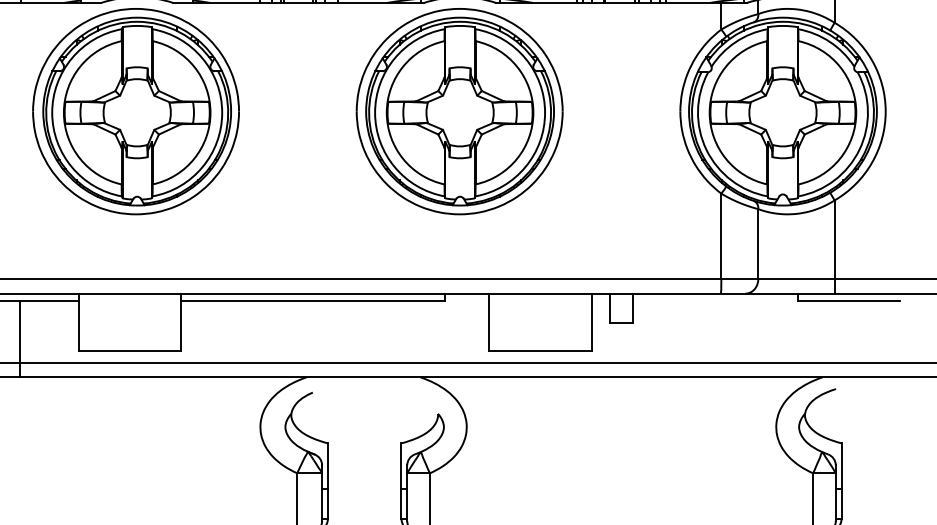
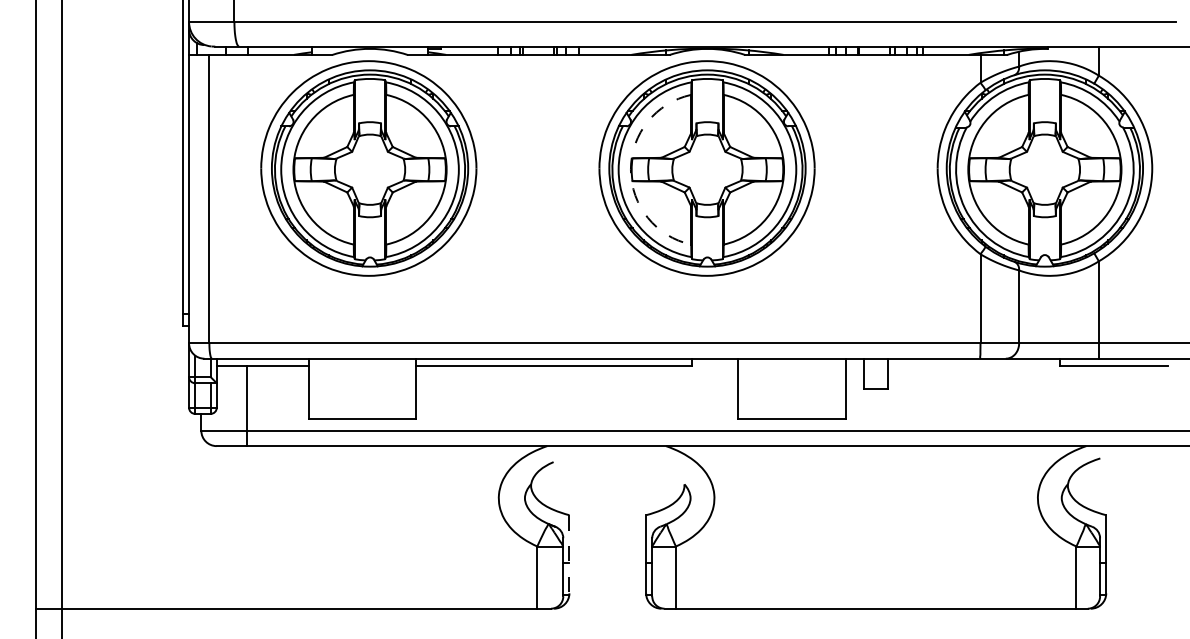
arc: (386, 112) -> (630, 169), solid -> dashed
line: (328, 480) -> (569, 554), solid -> dashed

